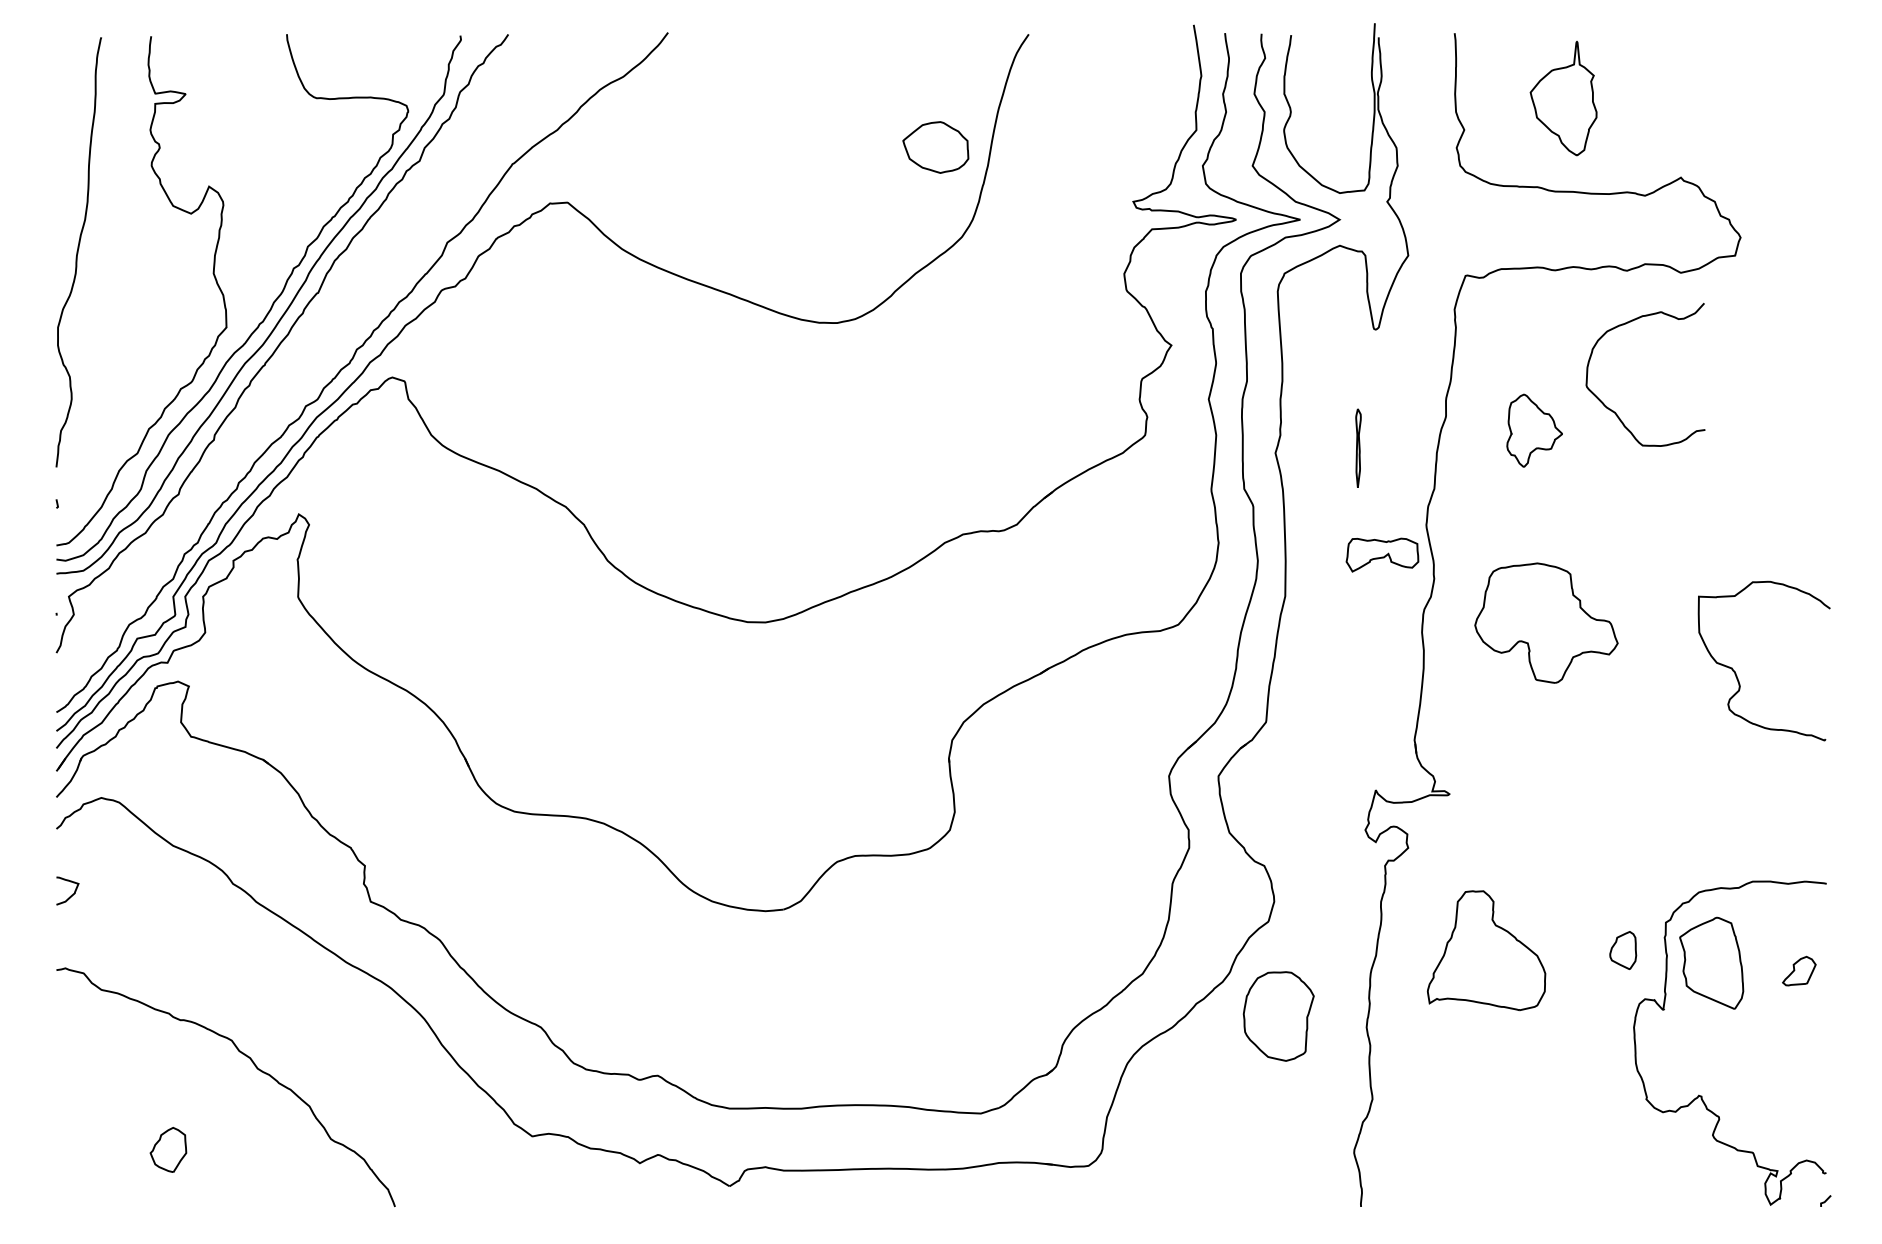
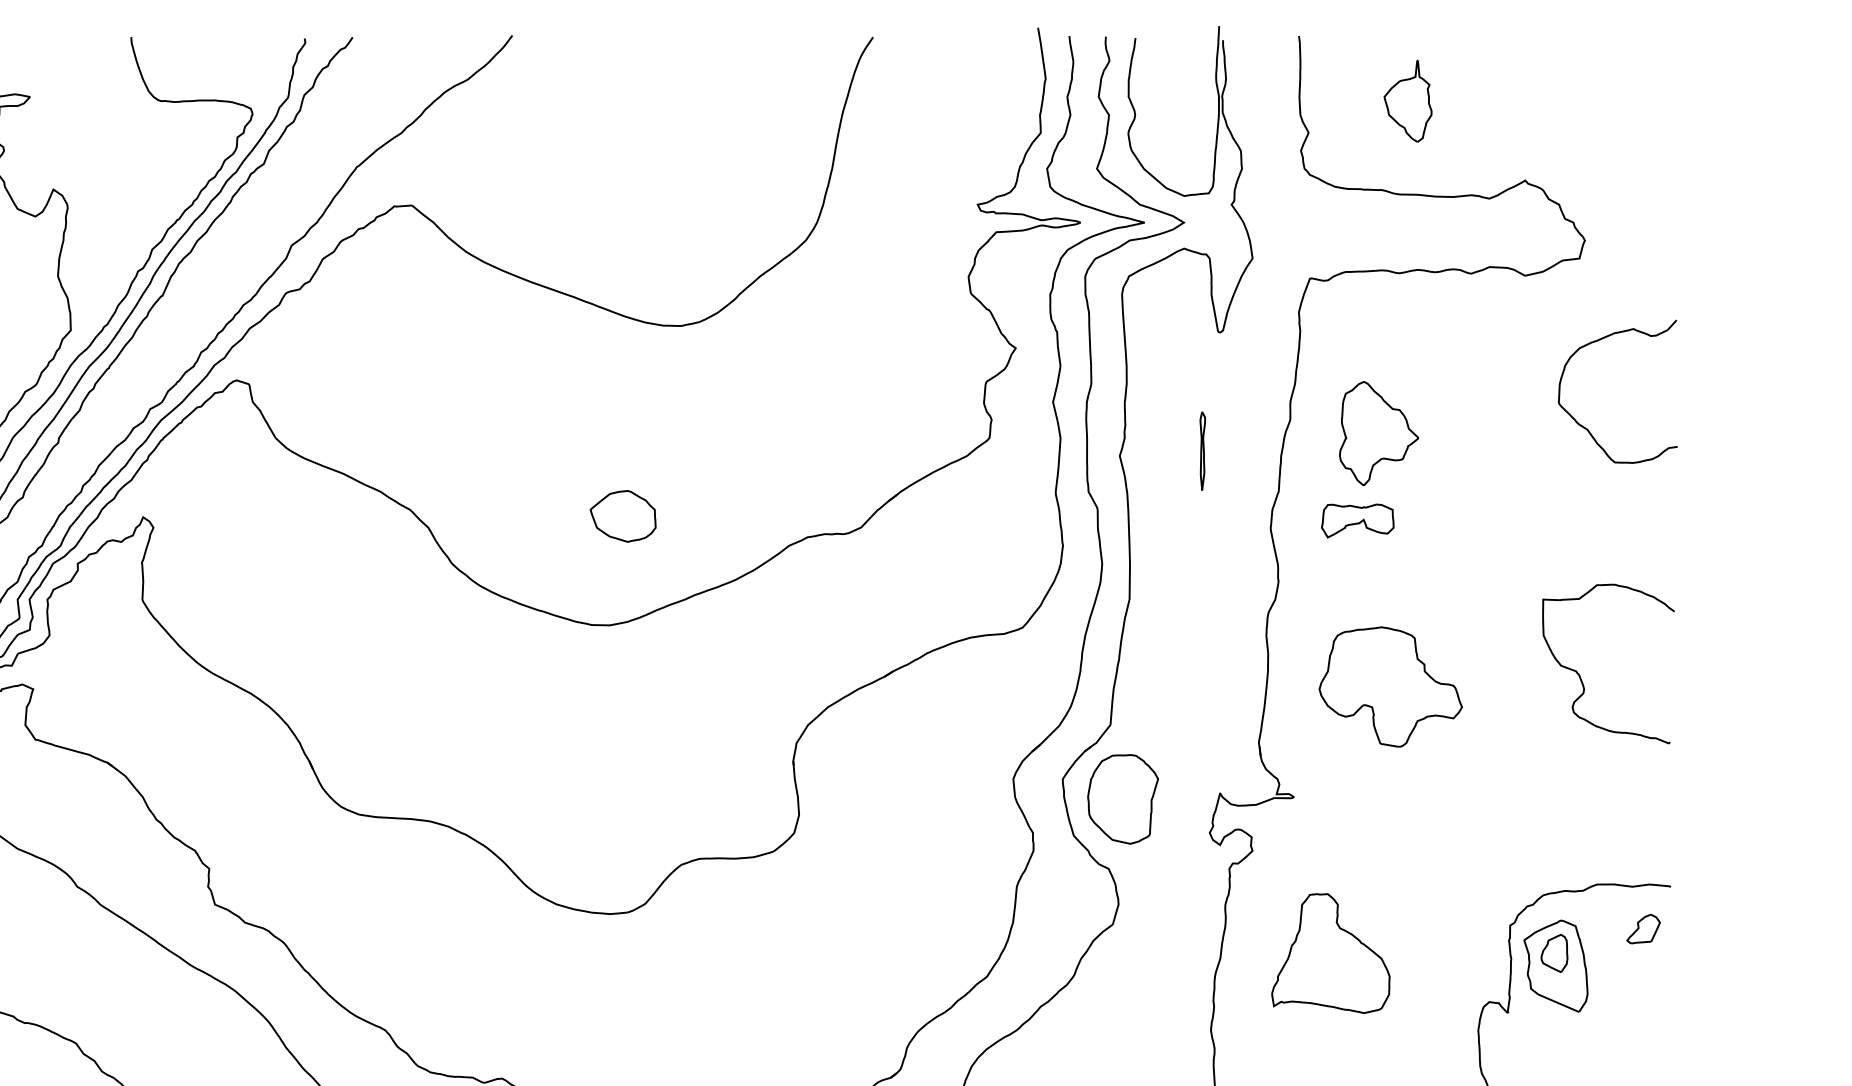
part: (1563, 97) -> (1407, 100), size x0.71
part: (935, 147) -> (622, 516), moved
curve: (1615, 411) -> (1587, 428), moved
part: (1534, 430) -> (1378, 433), size x1.43
part: (1382, 554) -> (1357, 520), moved
part: (1546, 622) -> (1390, 686), moved
part: (1623, 950) -> (1554, 953), moved
part: (1799, 970) -> (1643, 928), moved
part: (1278, 1016) -> (1122, 799), moved

